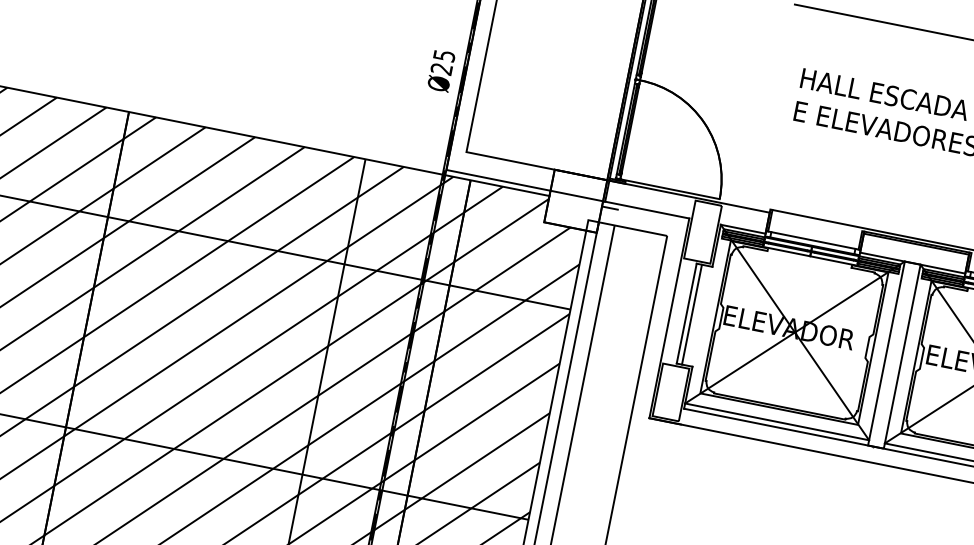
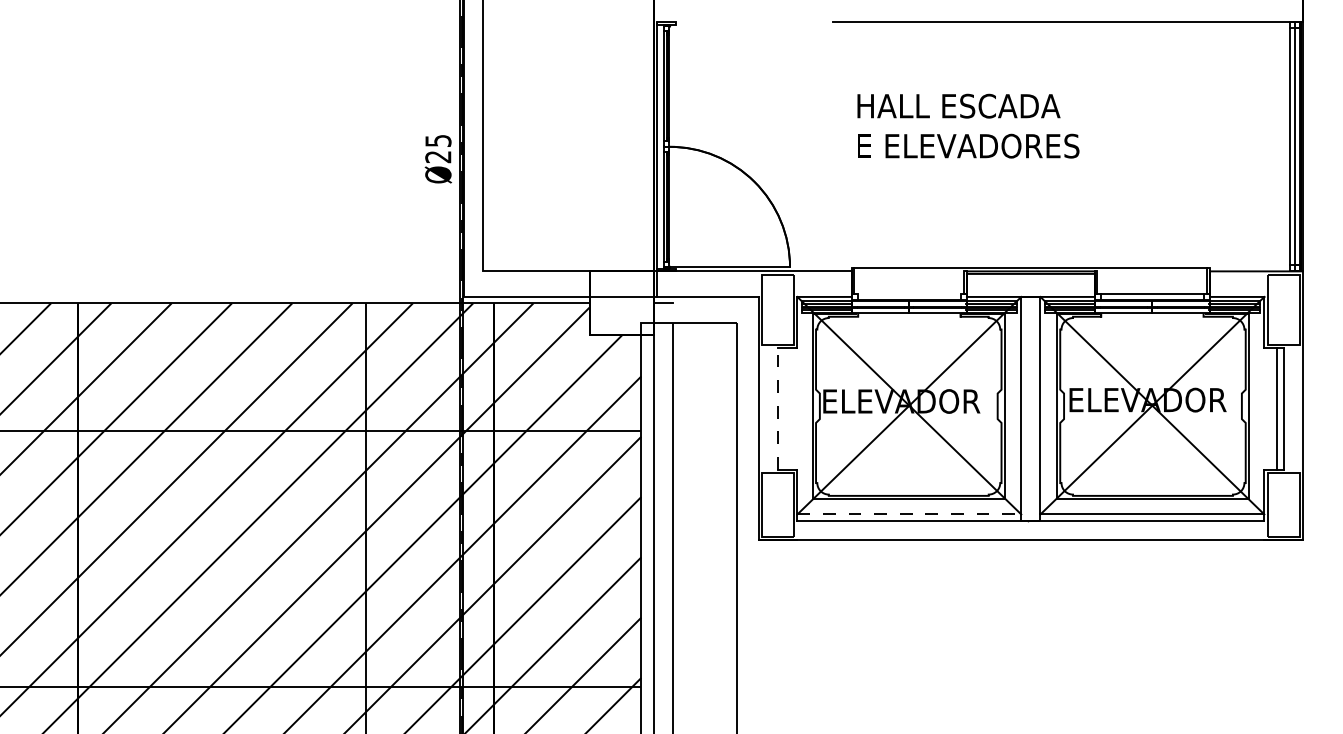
text: (440, 70) -> (437, 159), moved
line: (813, 240) -> (909, 293), removed
line: (687, 313) -> (778, 408), solid -> dashed
line: (691, 314) -> (784, 408), removed
line: (777, 421) -> (909, 514), solid -> dashed

